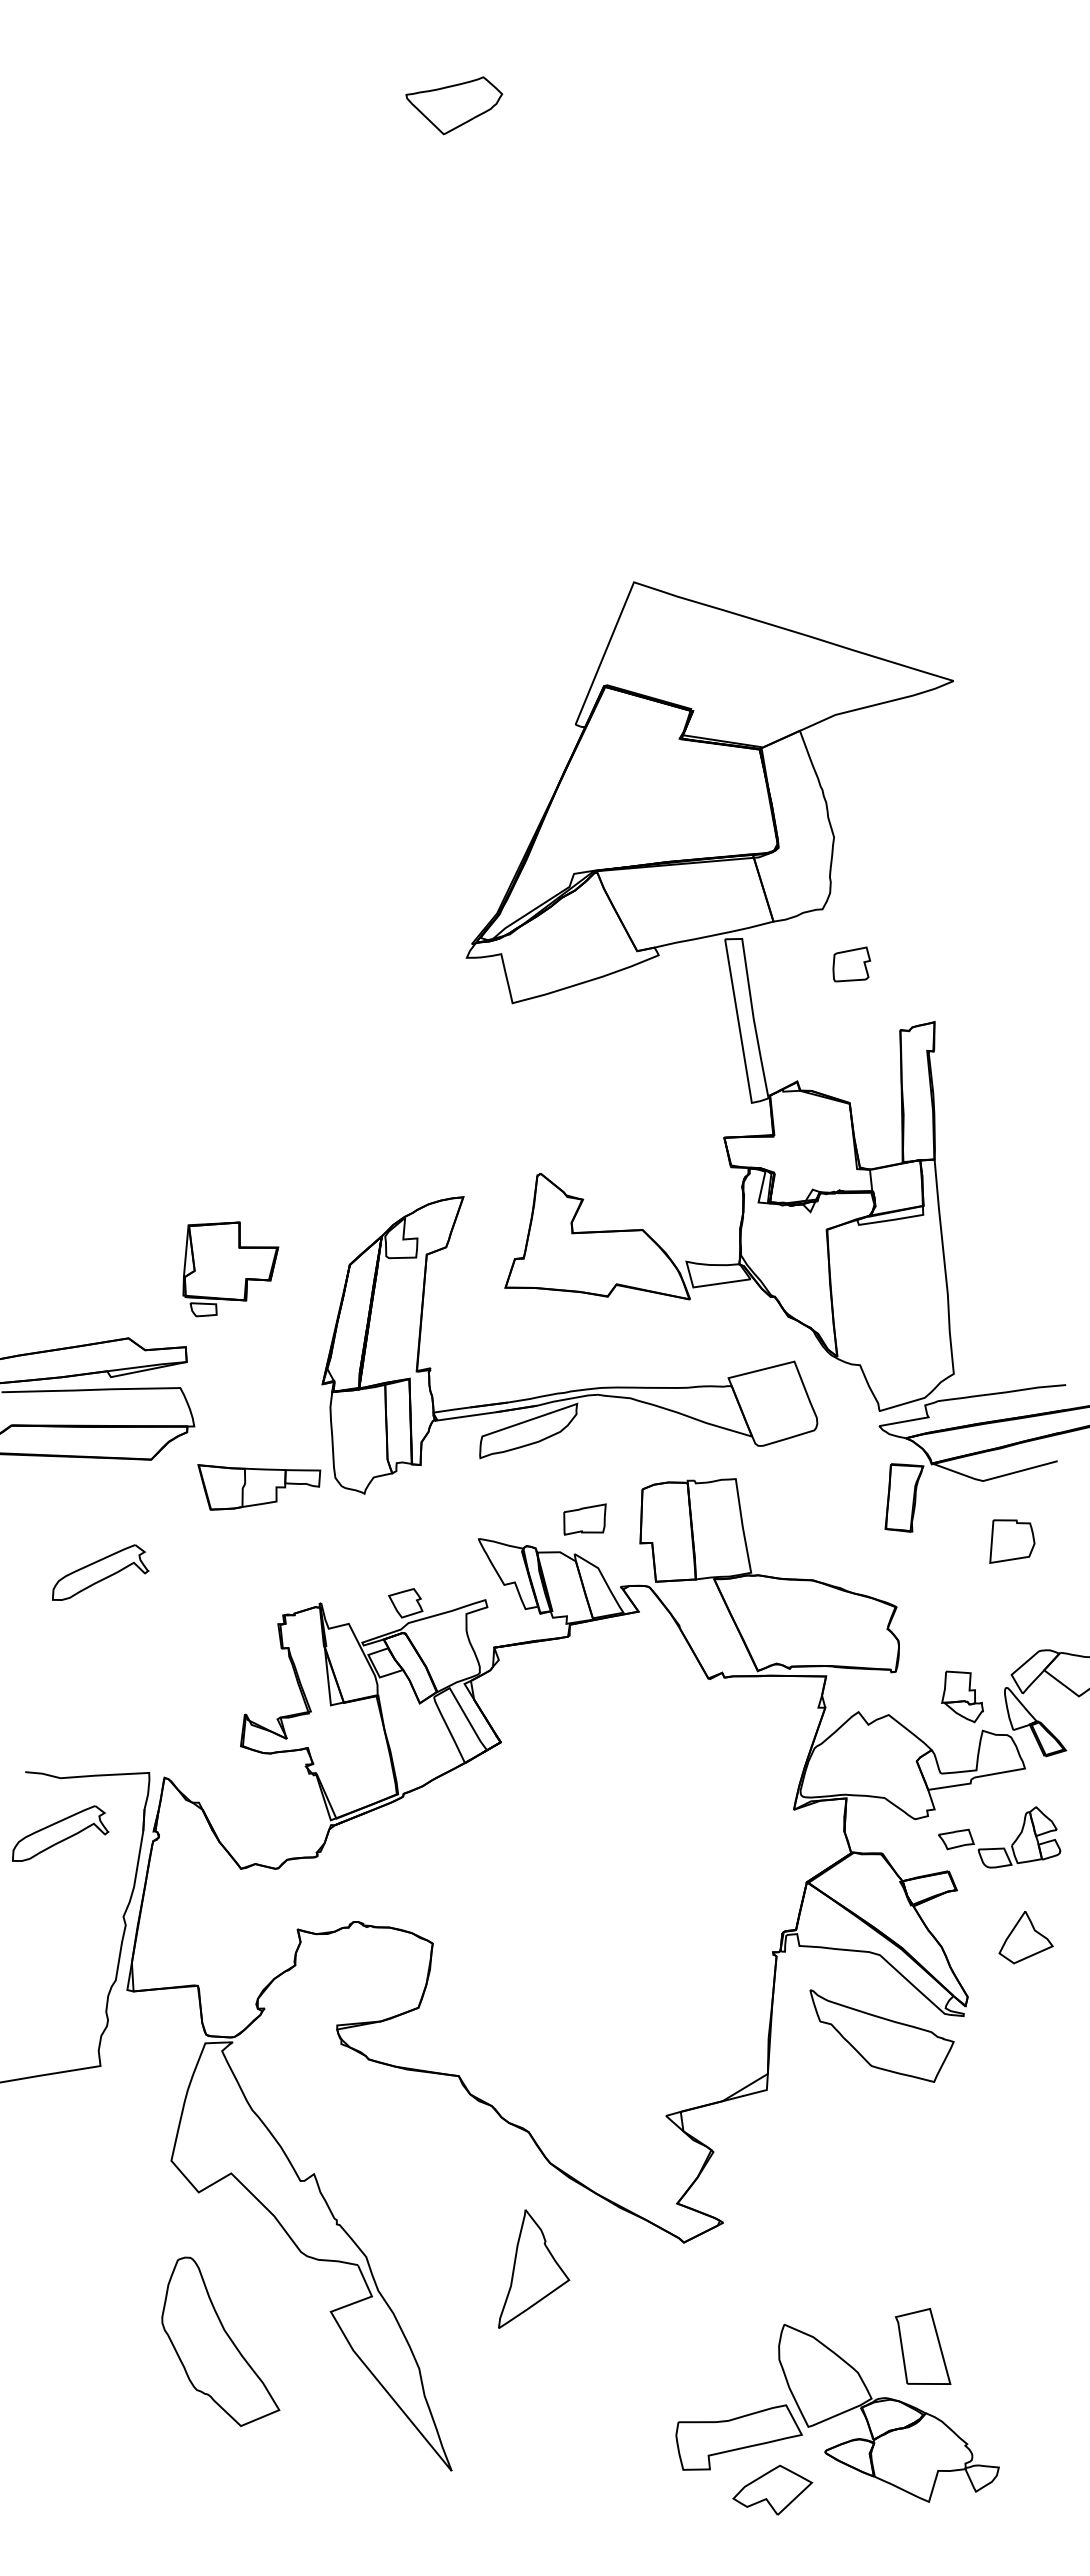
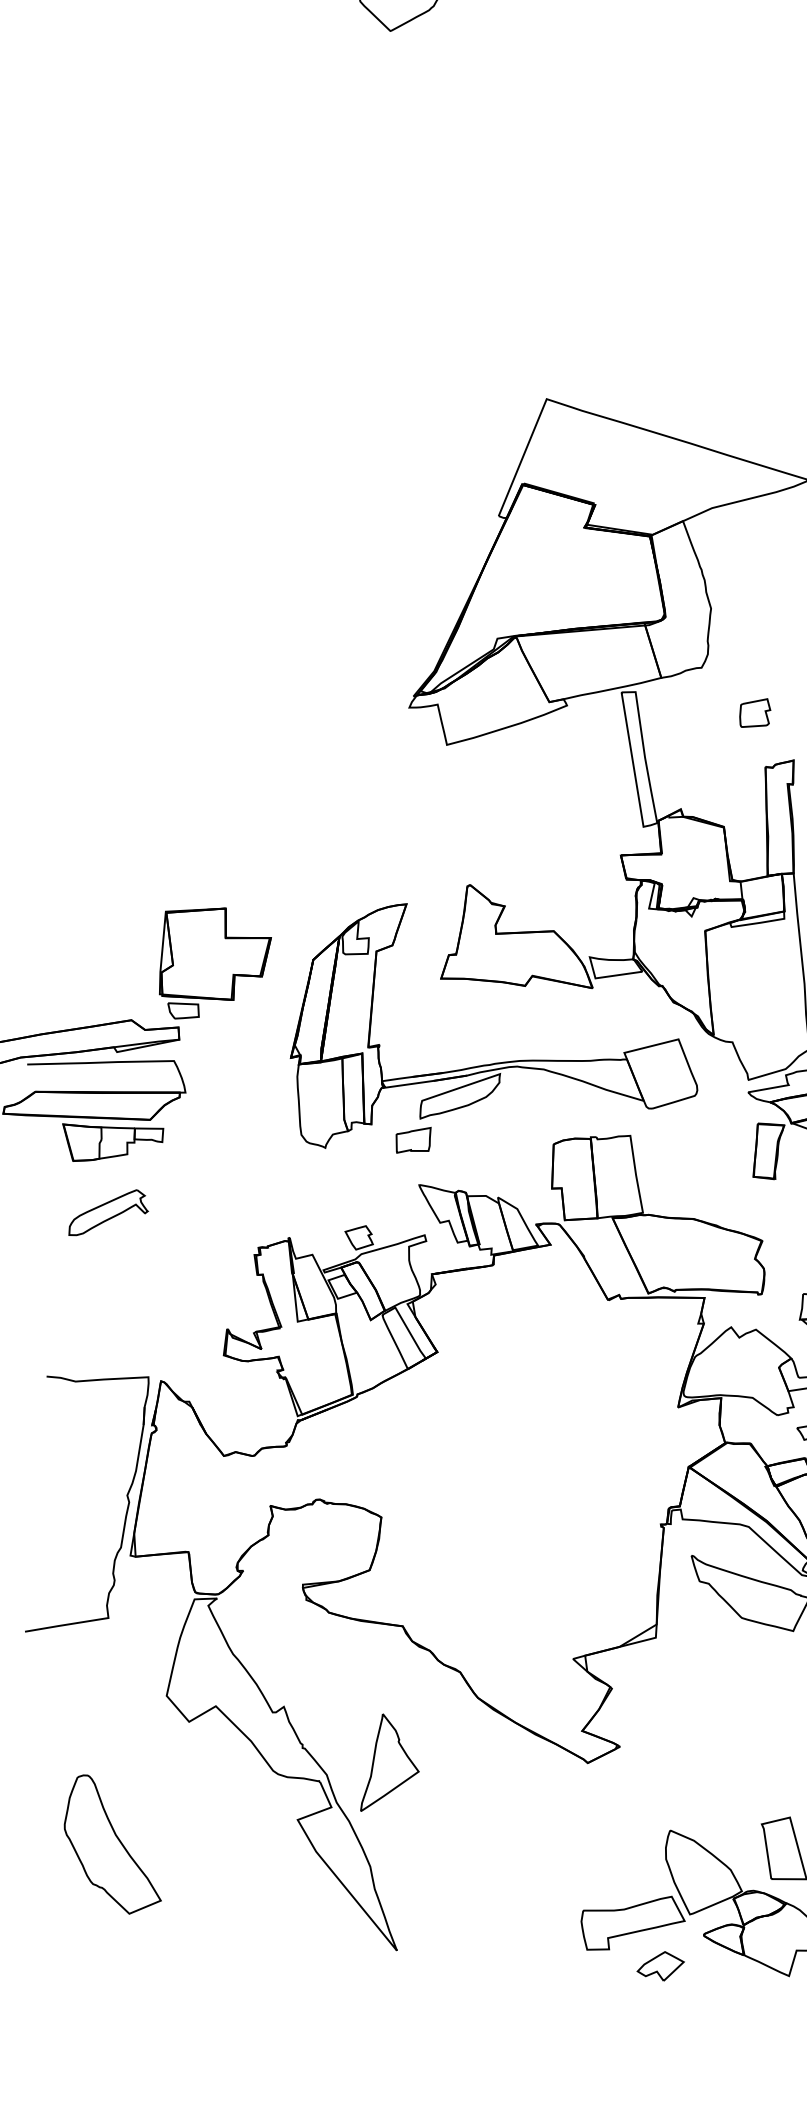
part: (851, 964) -> (754, 713), moved
part: (230, 1269) -> (215, 963), size x1.43
part: (259, 1487) -> (113, 1142), moved
part: (584, 1519) -> (413, 1140), moved
part: (60, 1833) -> (75, 1426), removed
part: (534, 2268) -> (390, 1762), moved
part: (220, 2341) -> (112, 1844), moved
part: (772, 2489) -> (660, 1965), size x0.71

